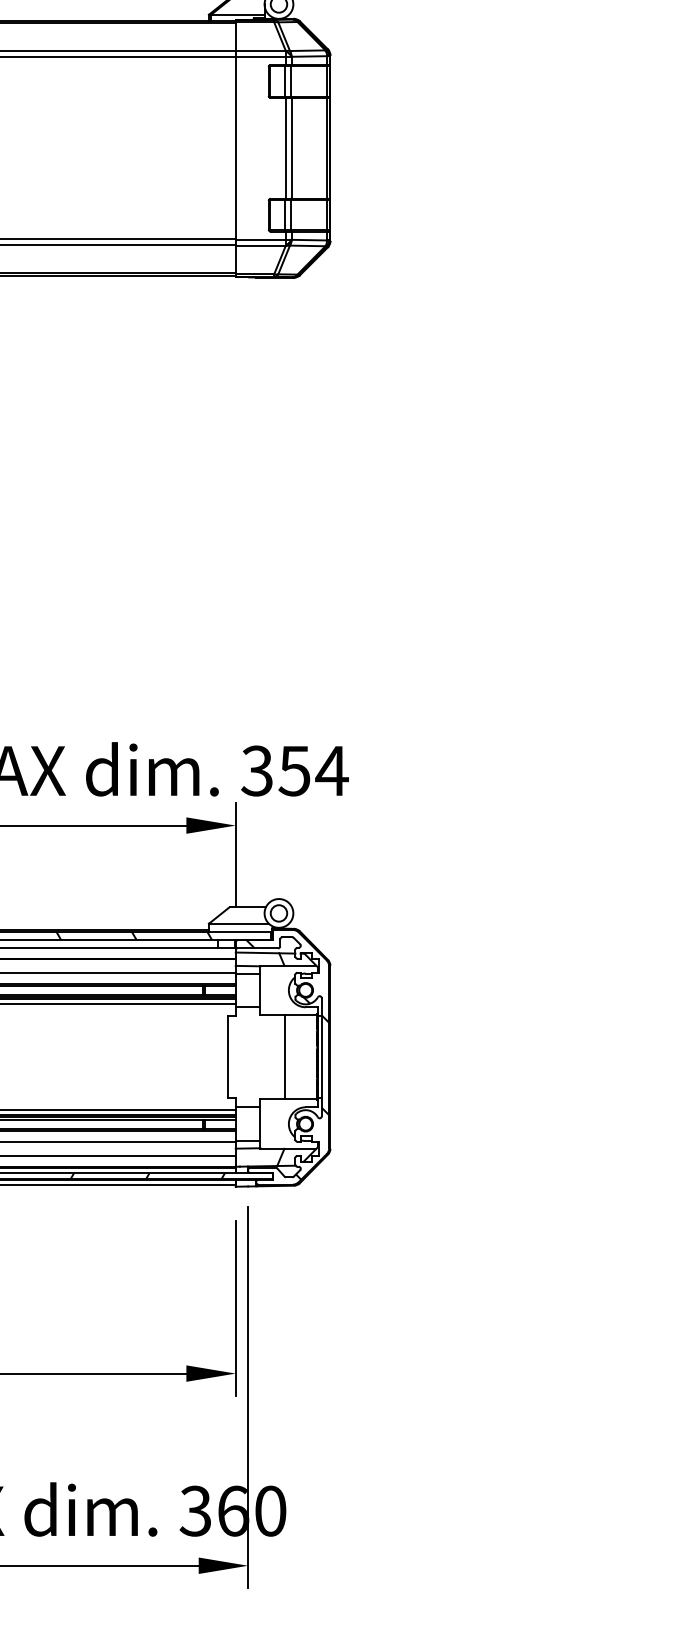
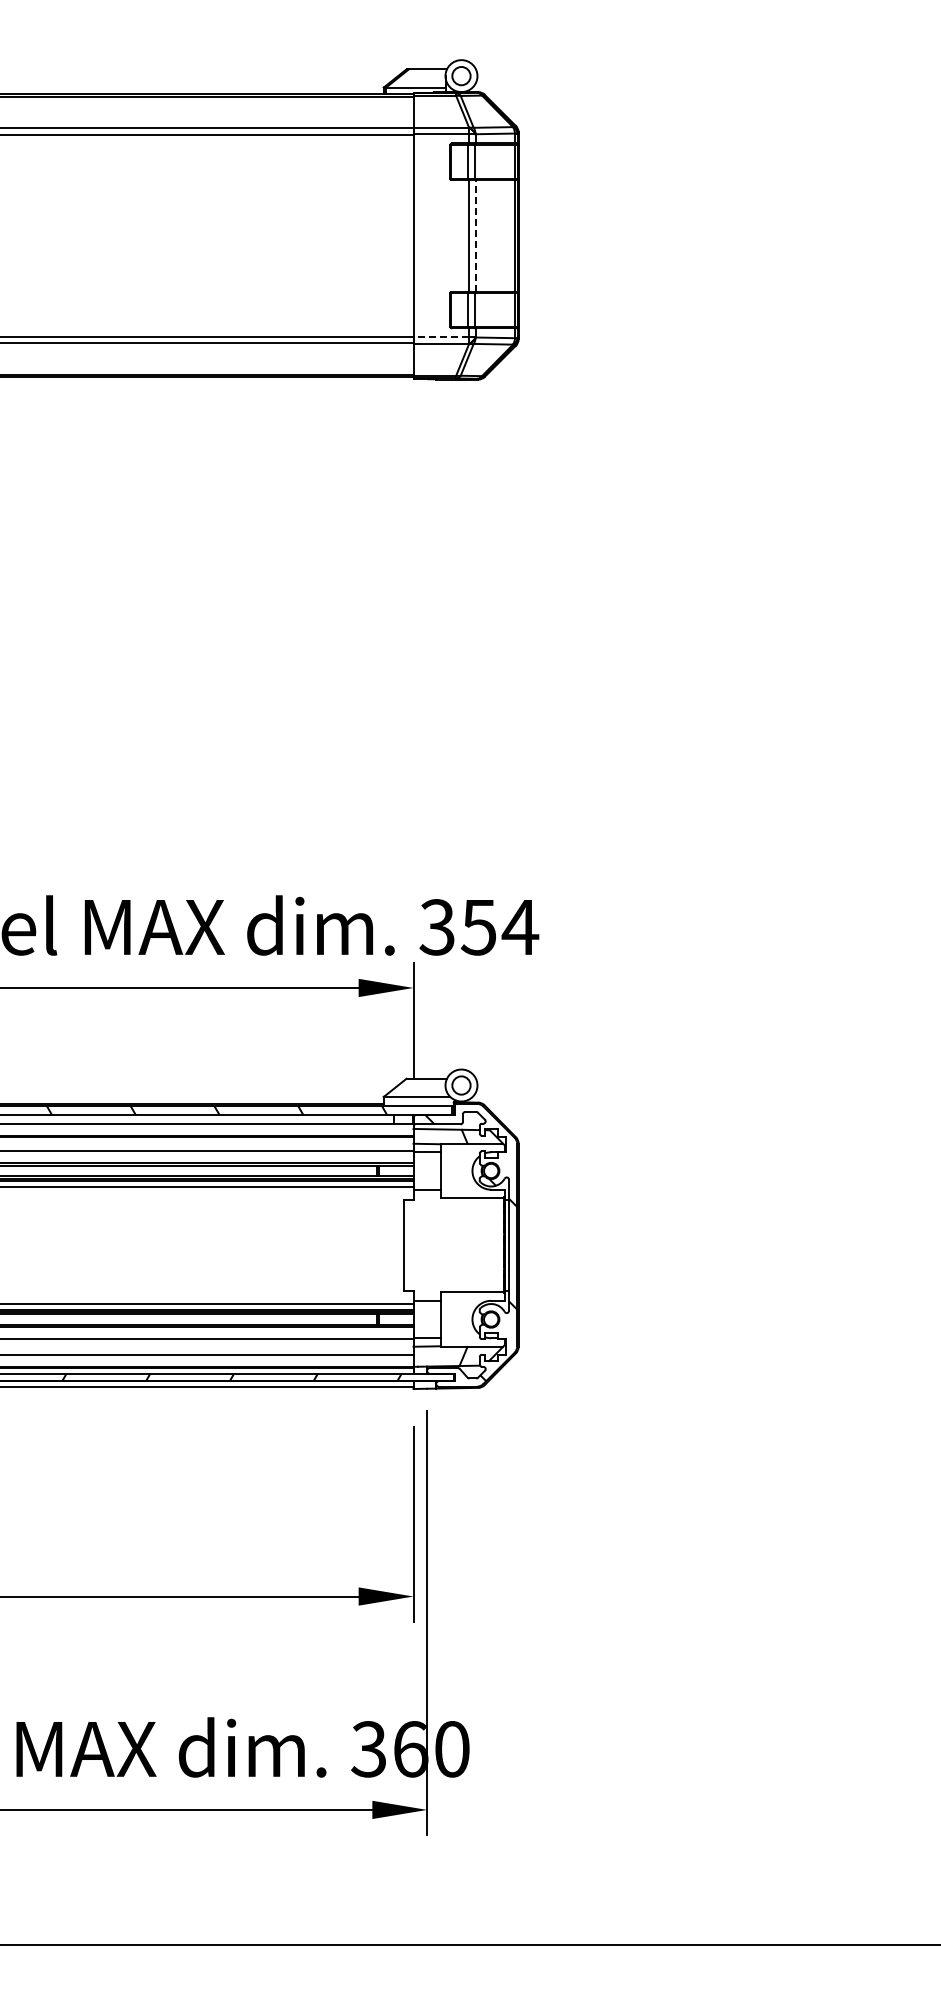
line: (291, 147) -> (475, 235), solid -> dashed
line: (260, 239) -> (441, 337), solid -> dashed
line: (285, 1057) -> (468, 1245), removed

